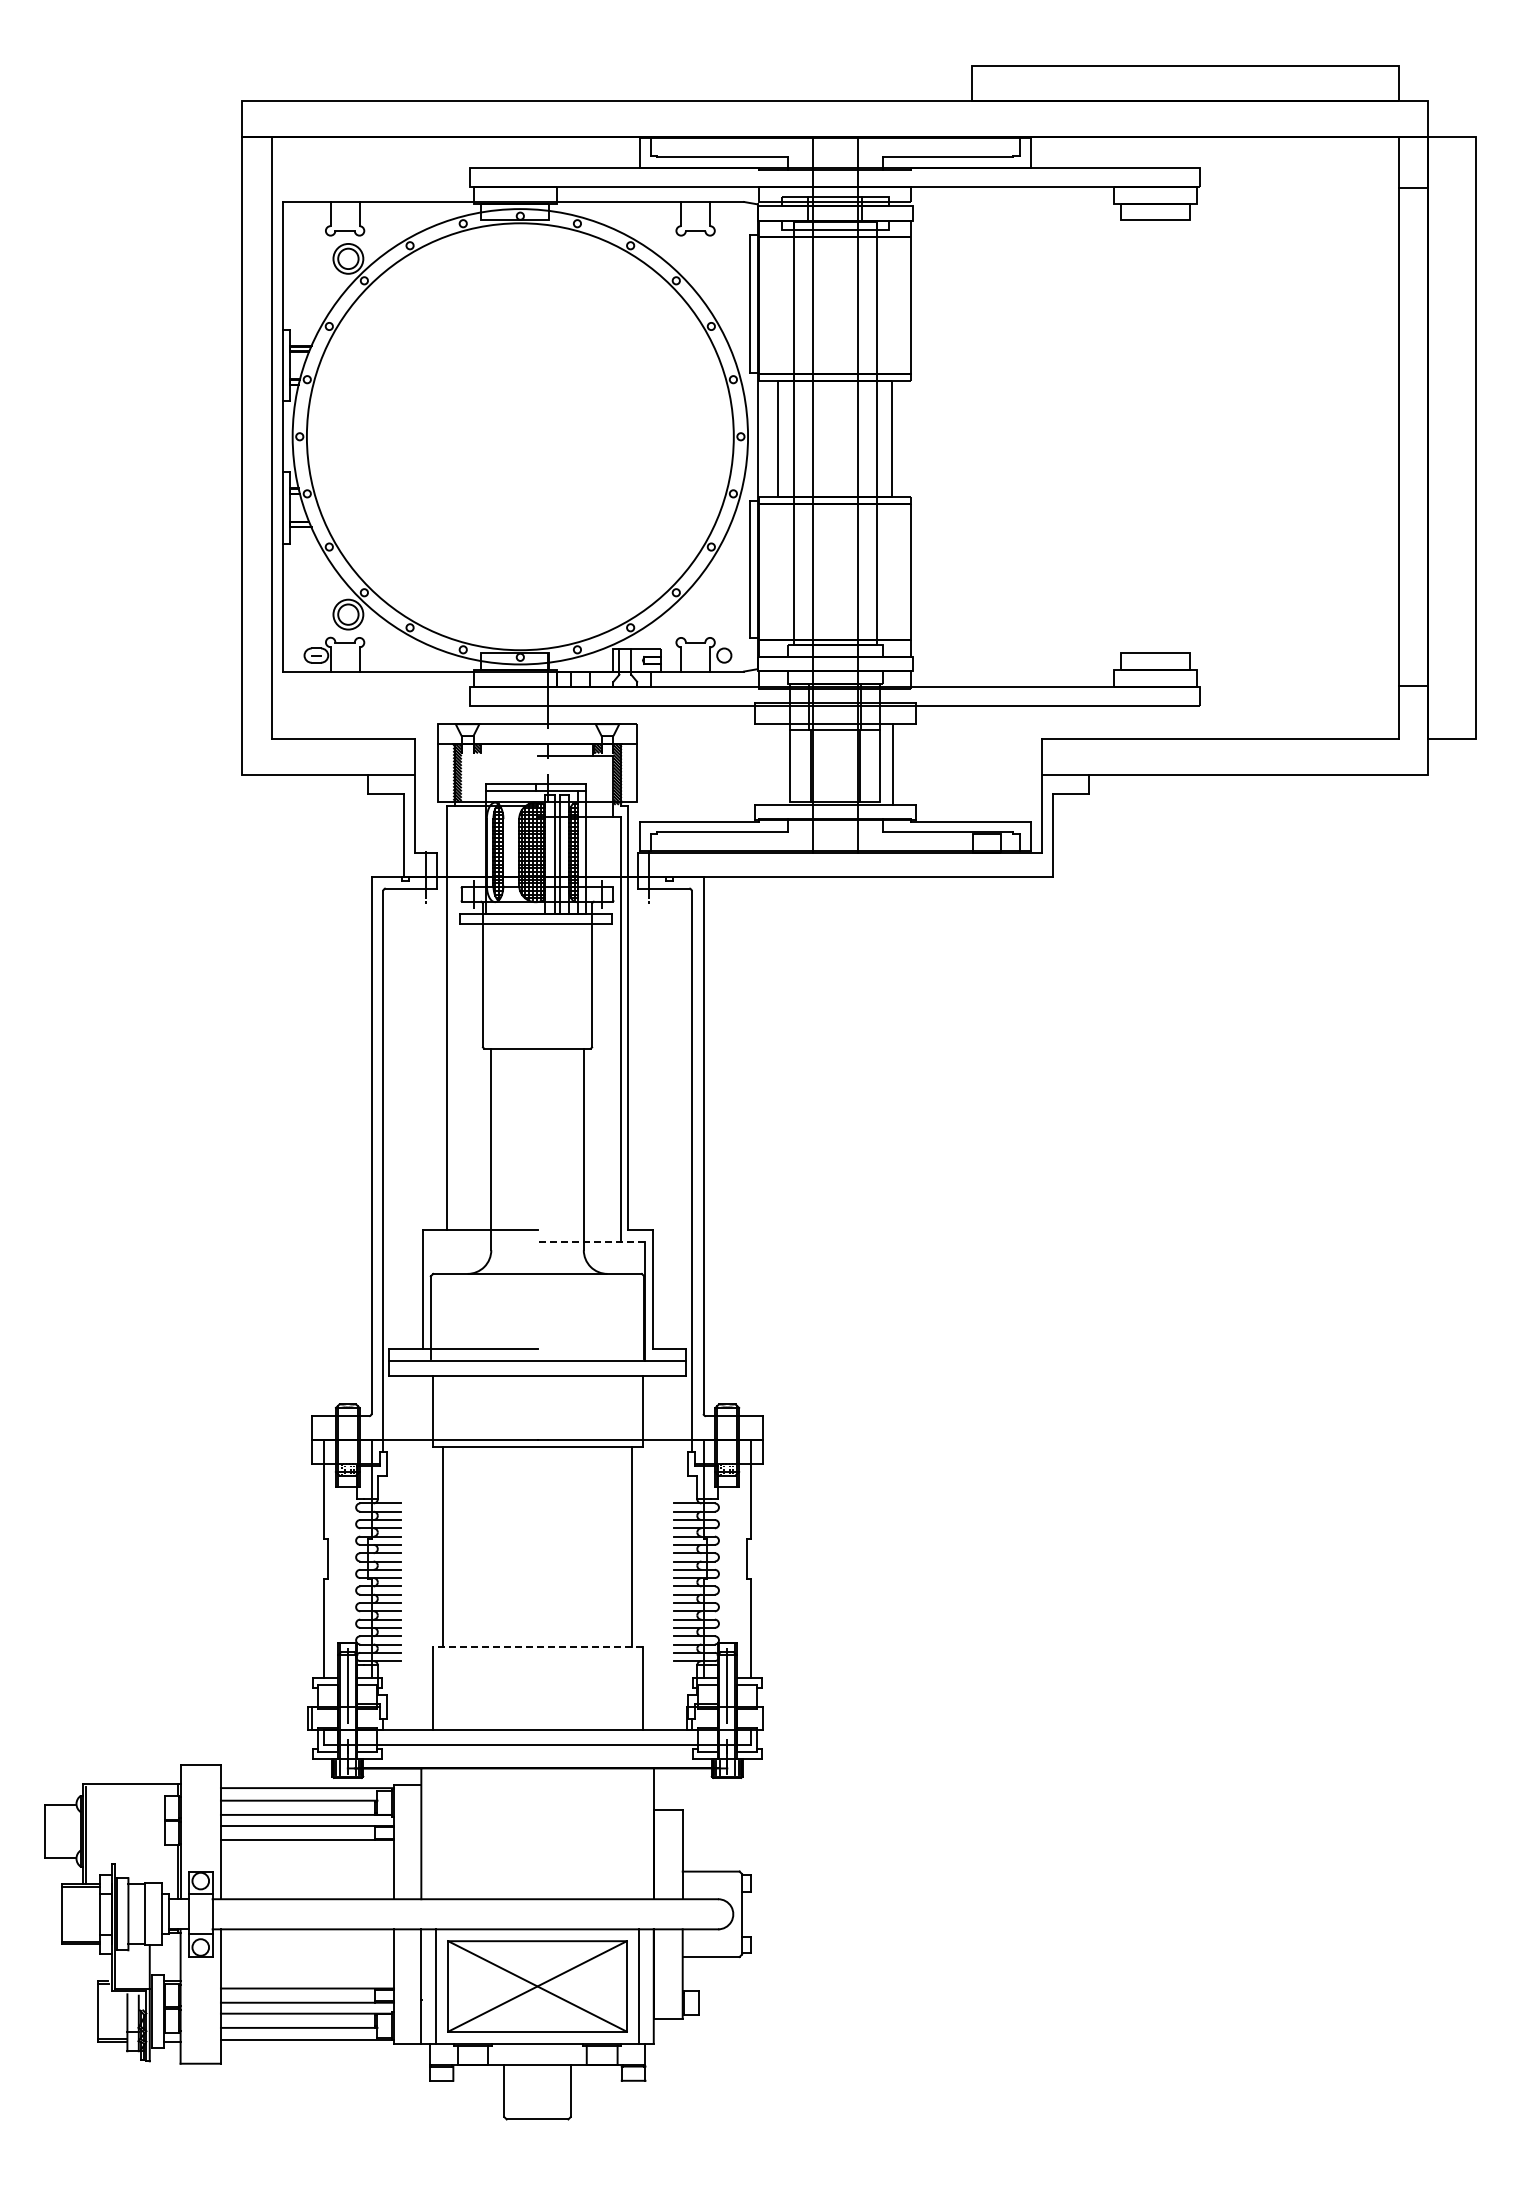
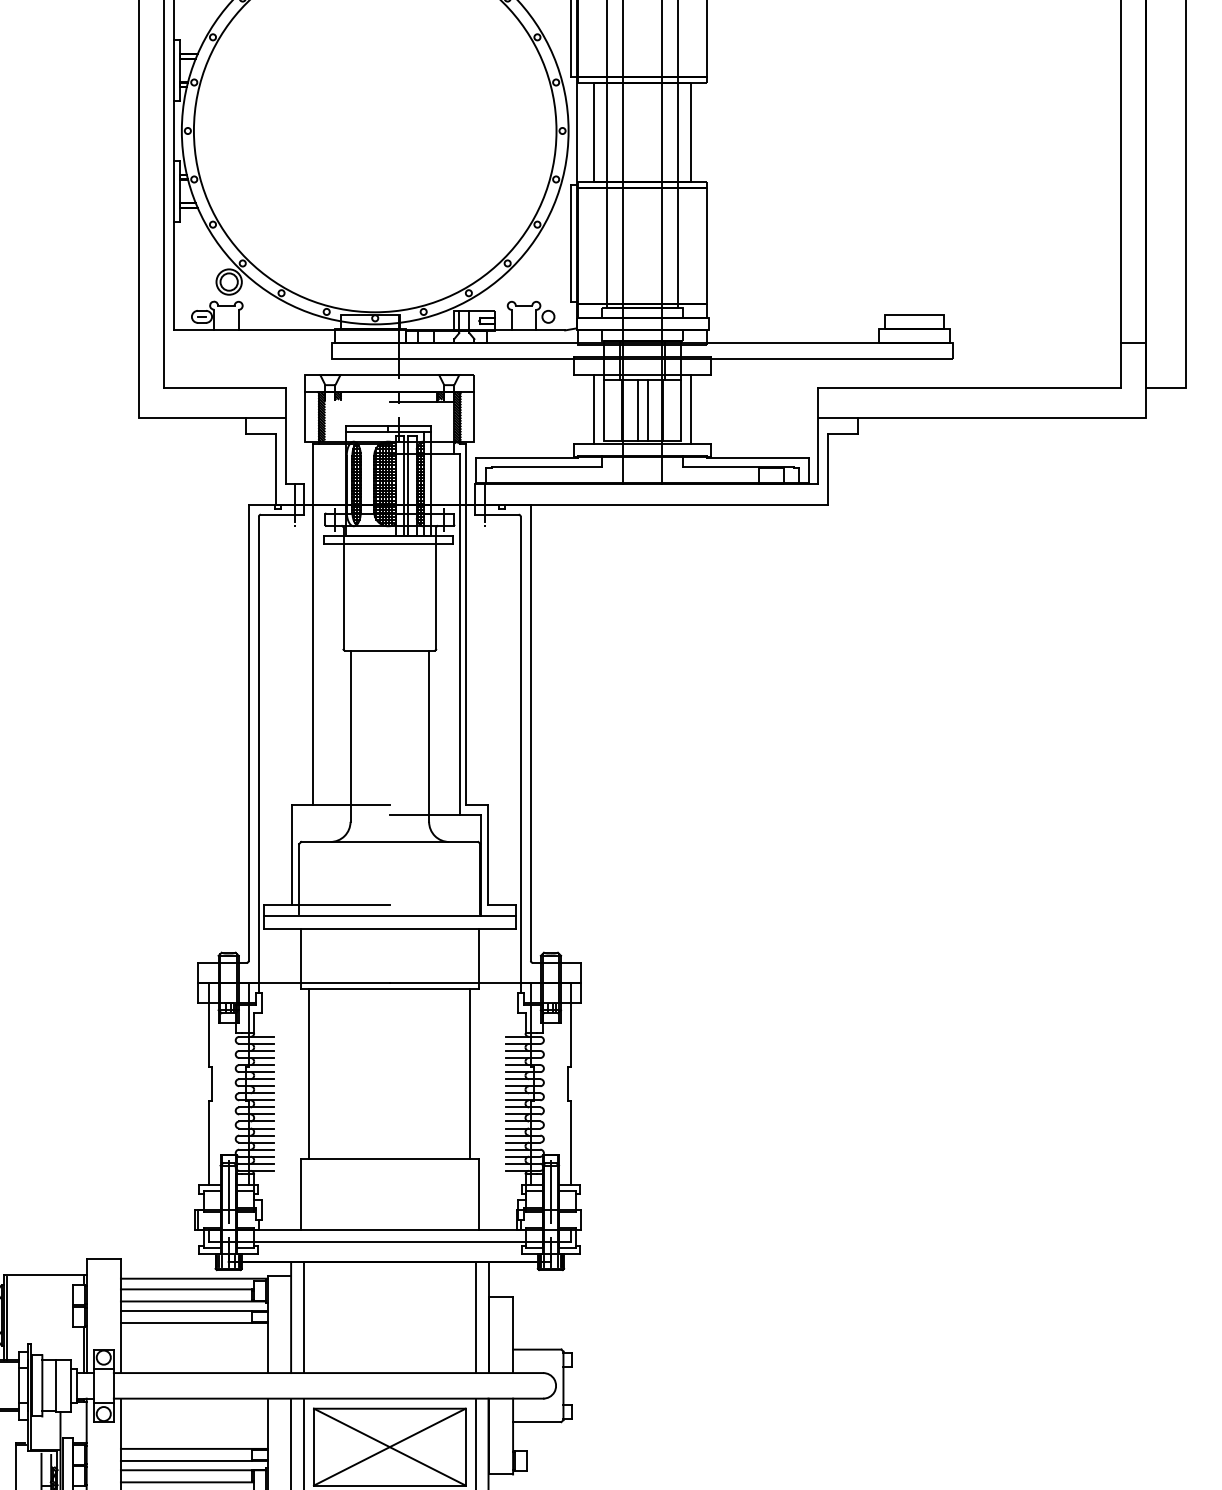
line: (777, 764) -> (593, 409), added
line: (829, 765) -> (637, 410), added
line: (841, 765) -> (647, 410), added
line: (591, 1241) -> (435, 814), dashed -> solid
line: (537, 1647) -> (389, 1159), dashed -> solid
line: (436, 1833) -> (304, 1317), added
line: (638, 1833) -> (475, 1317), added

